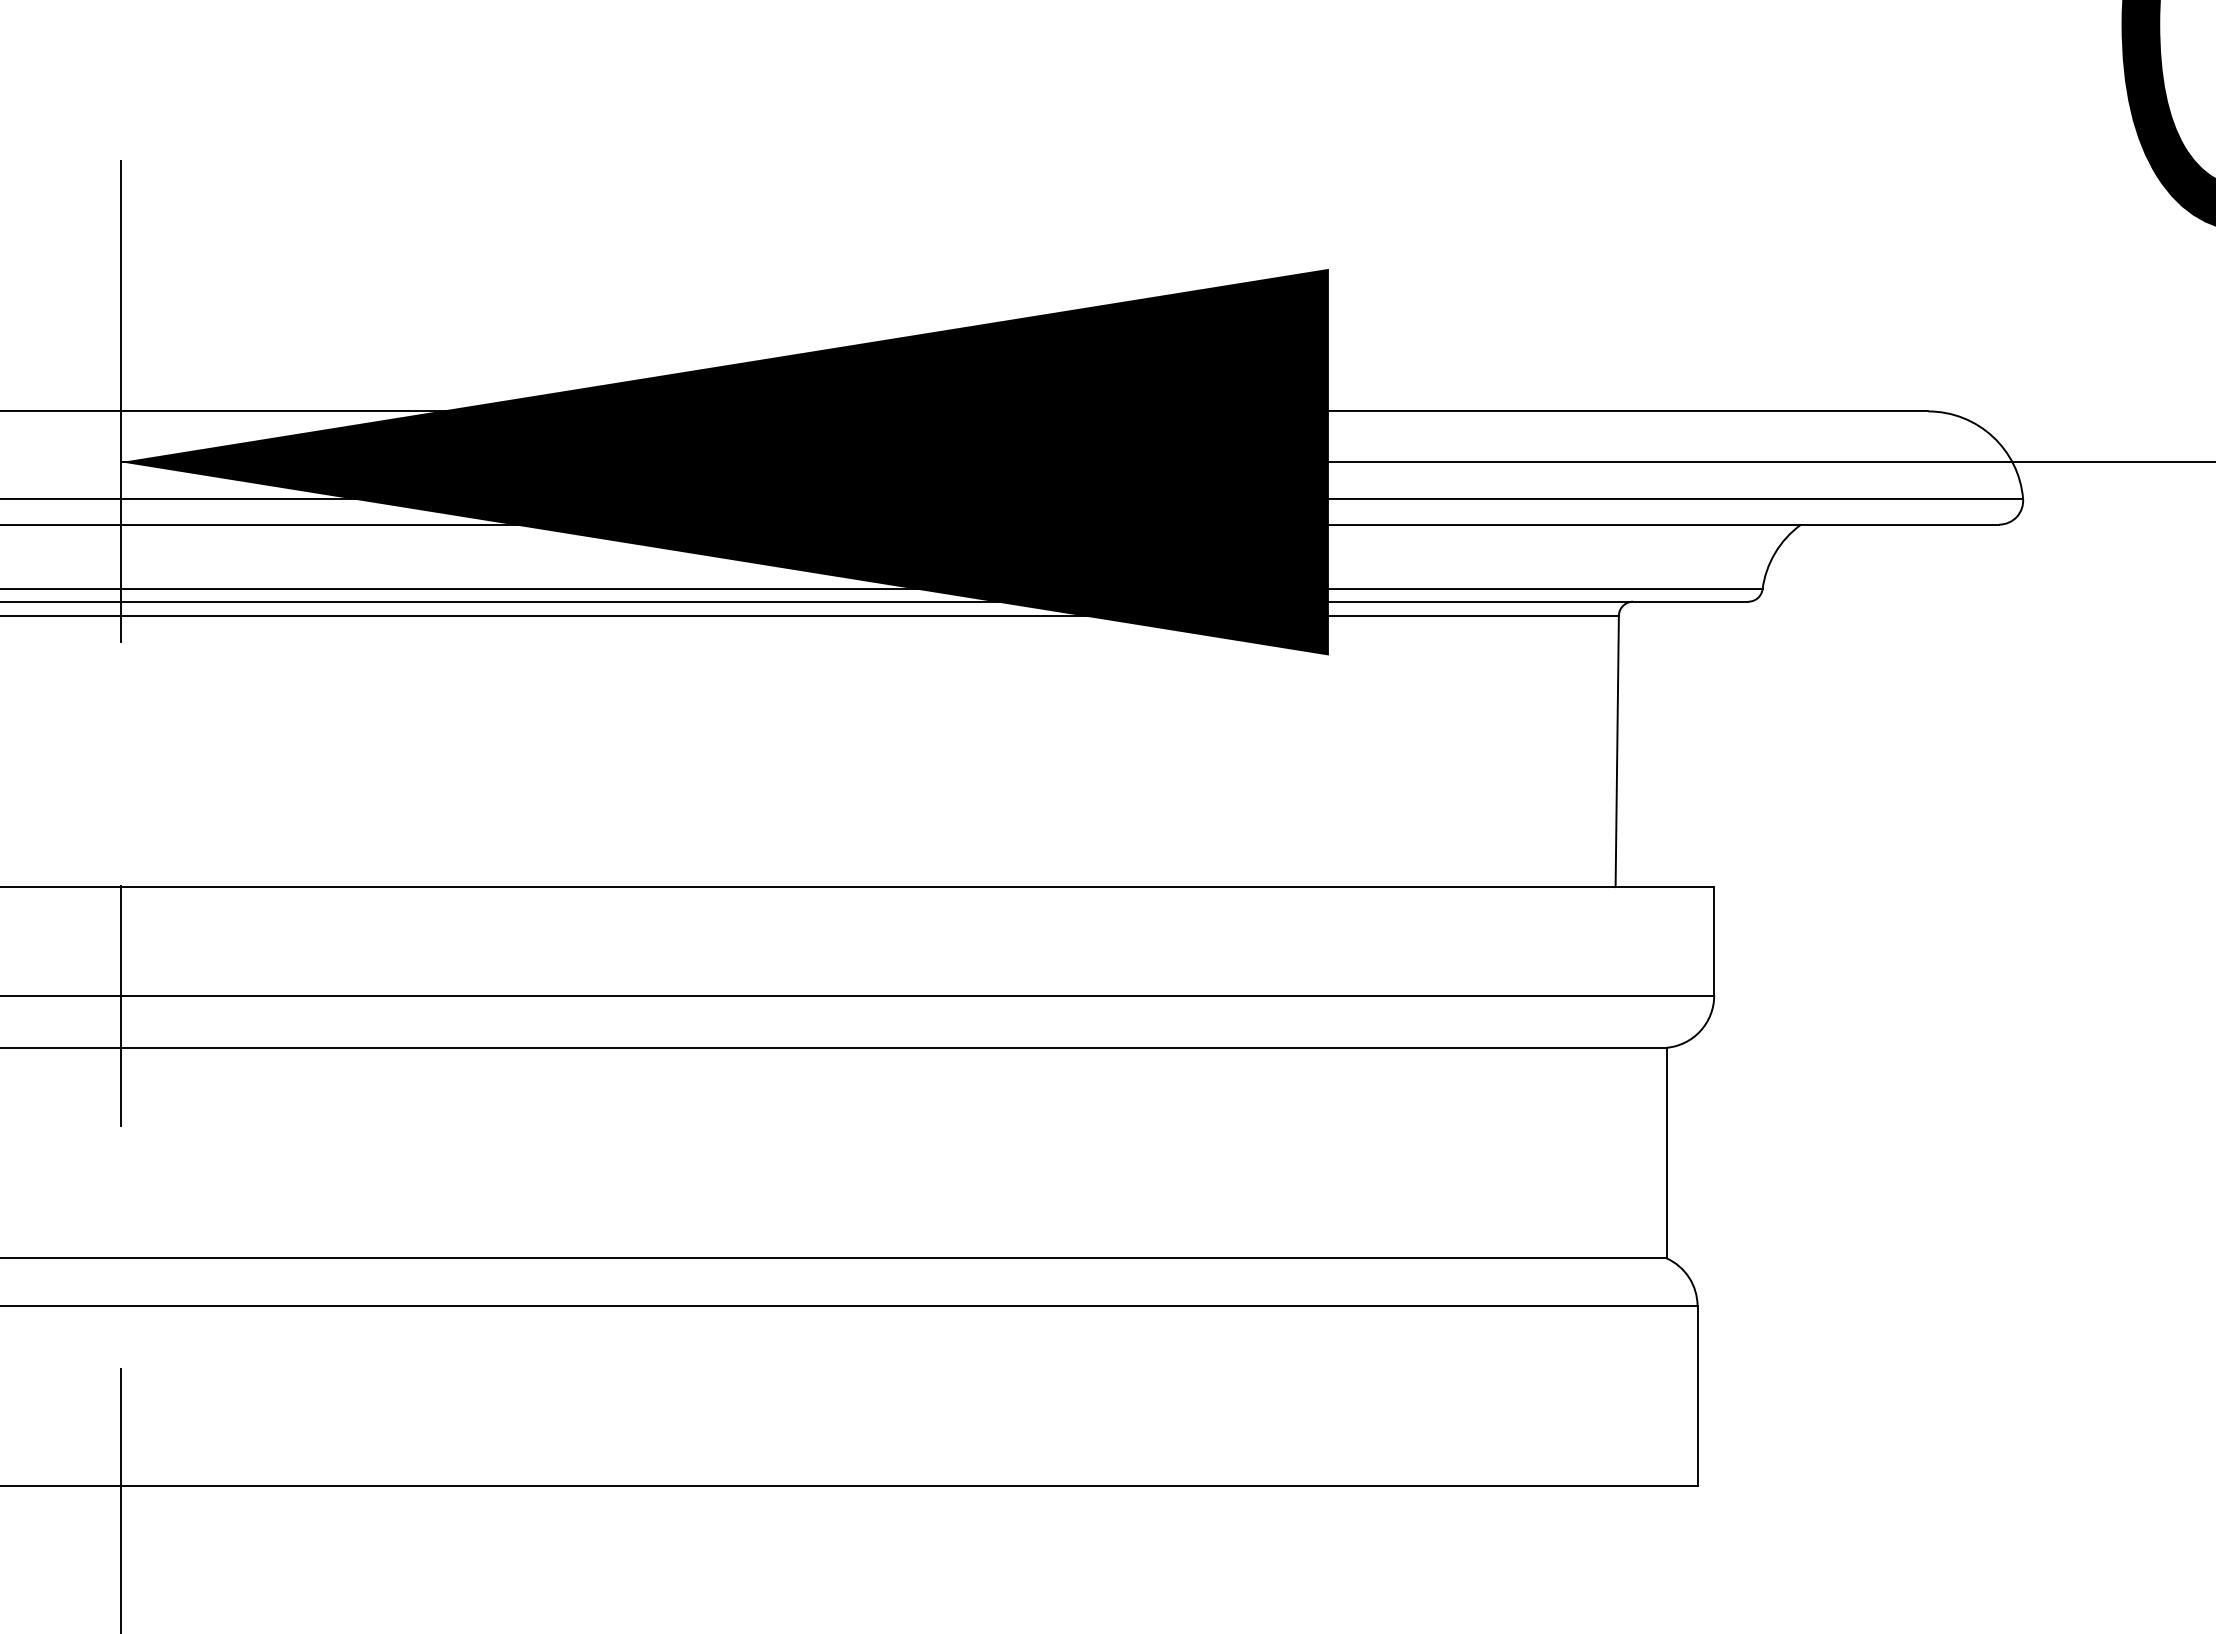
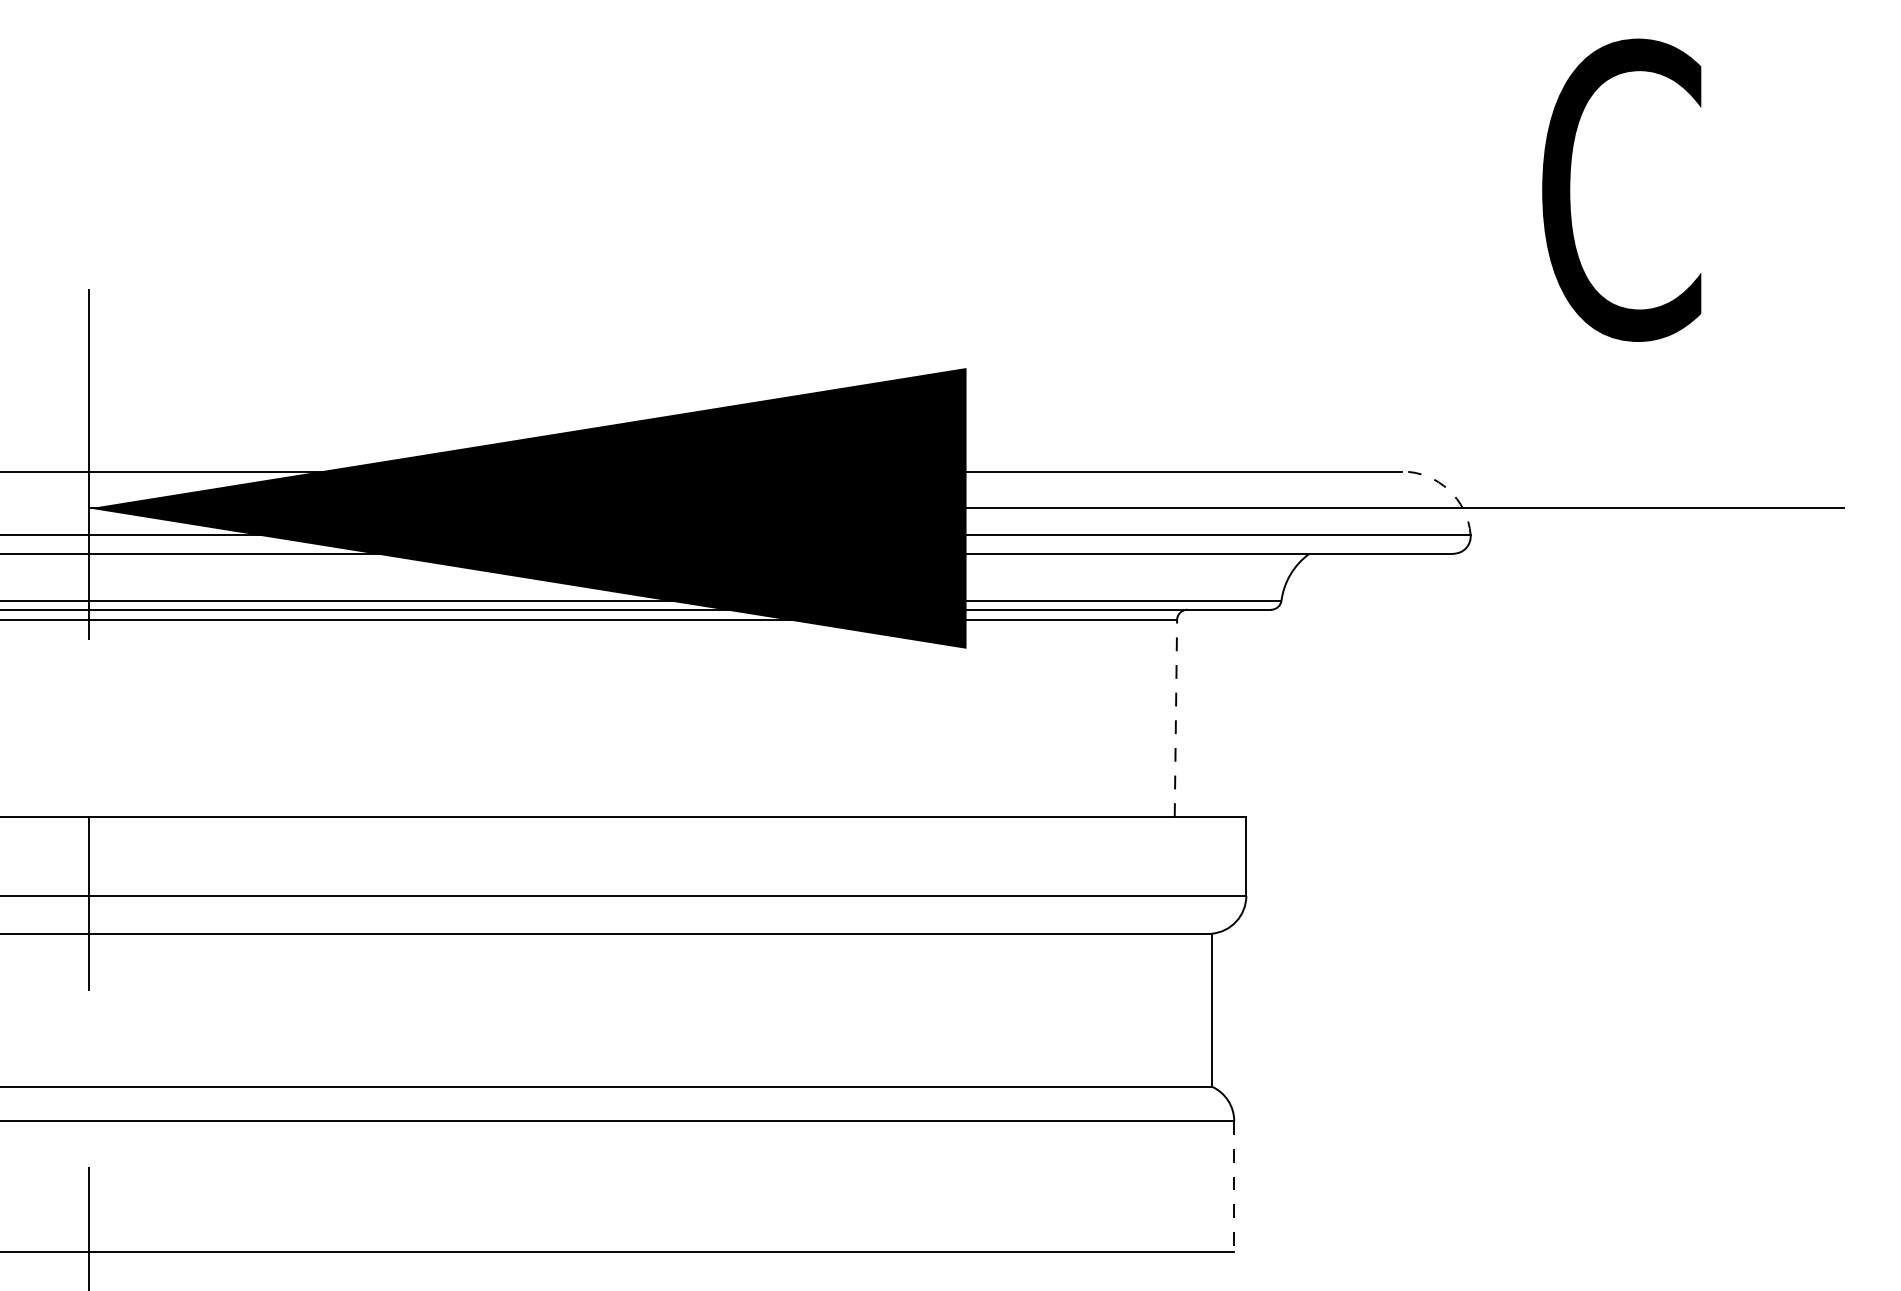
arc: (1992, 436) -> (1448, 489), solid -> dashed
line: (1616, 751) -> (1175, 718), solid -> dashed
line: (1697, 1397) -> (1234, 1187), solid -> dashed

